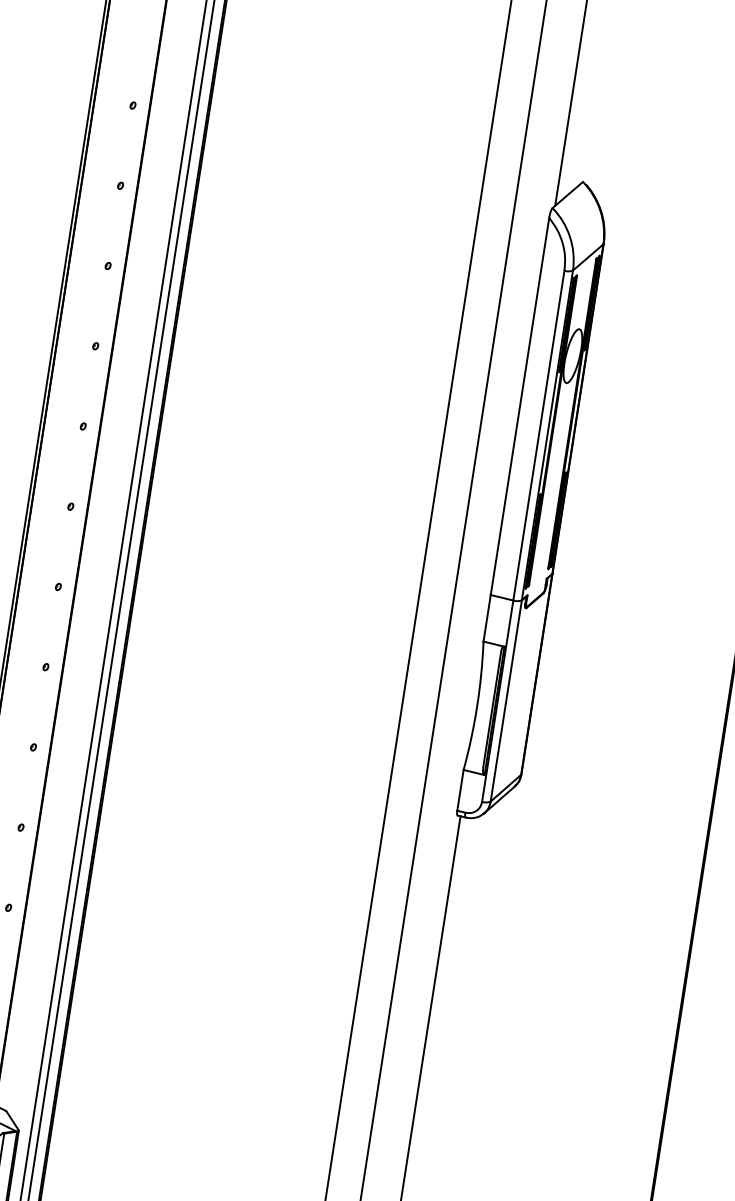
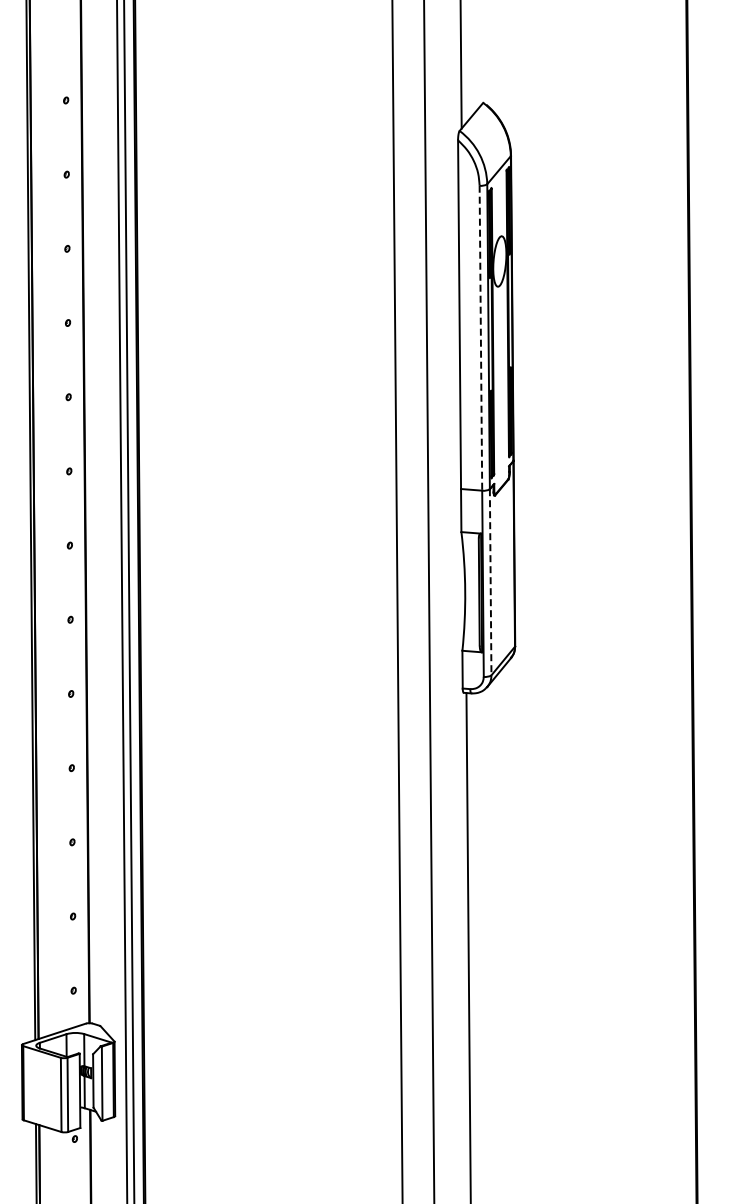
line: (538, 435) -> (480, 338), solid -> dashed
line: (506, 701) -> (490, 582), solid -> dashed

